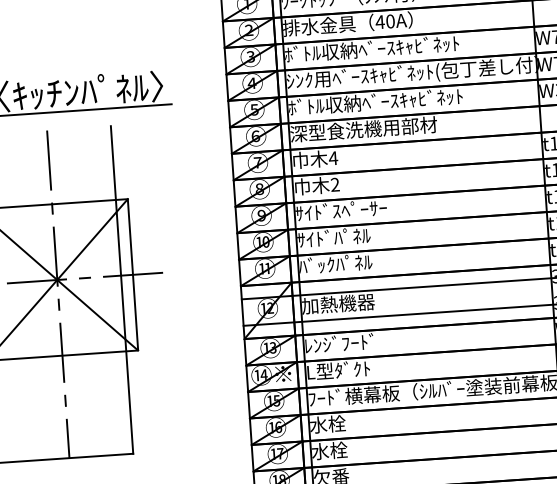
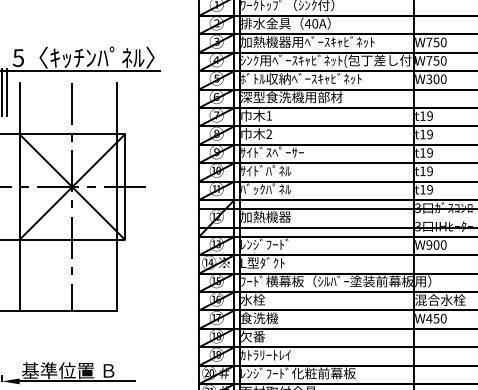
text: (381, 47) -> (307, 41), ﾎﾞﾄﾙ収納ﾍﾞｰｽｷｬﾋﾞﾈｯﾄ -> 加熱機器用ﾍﾞｰｽｷｬﾋﾞﾈｯﾄ
text: (333, 157) -> (269, 115), 4 -> 1
text: (339, 450) -> (259, 318), 水栓 -> 食洗機

